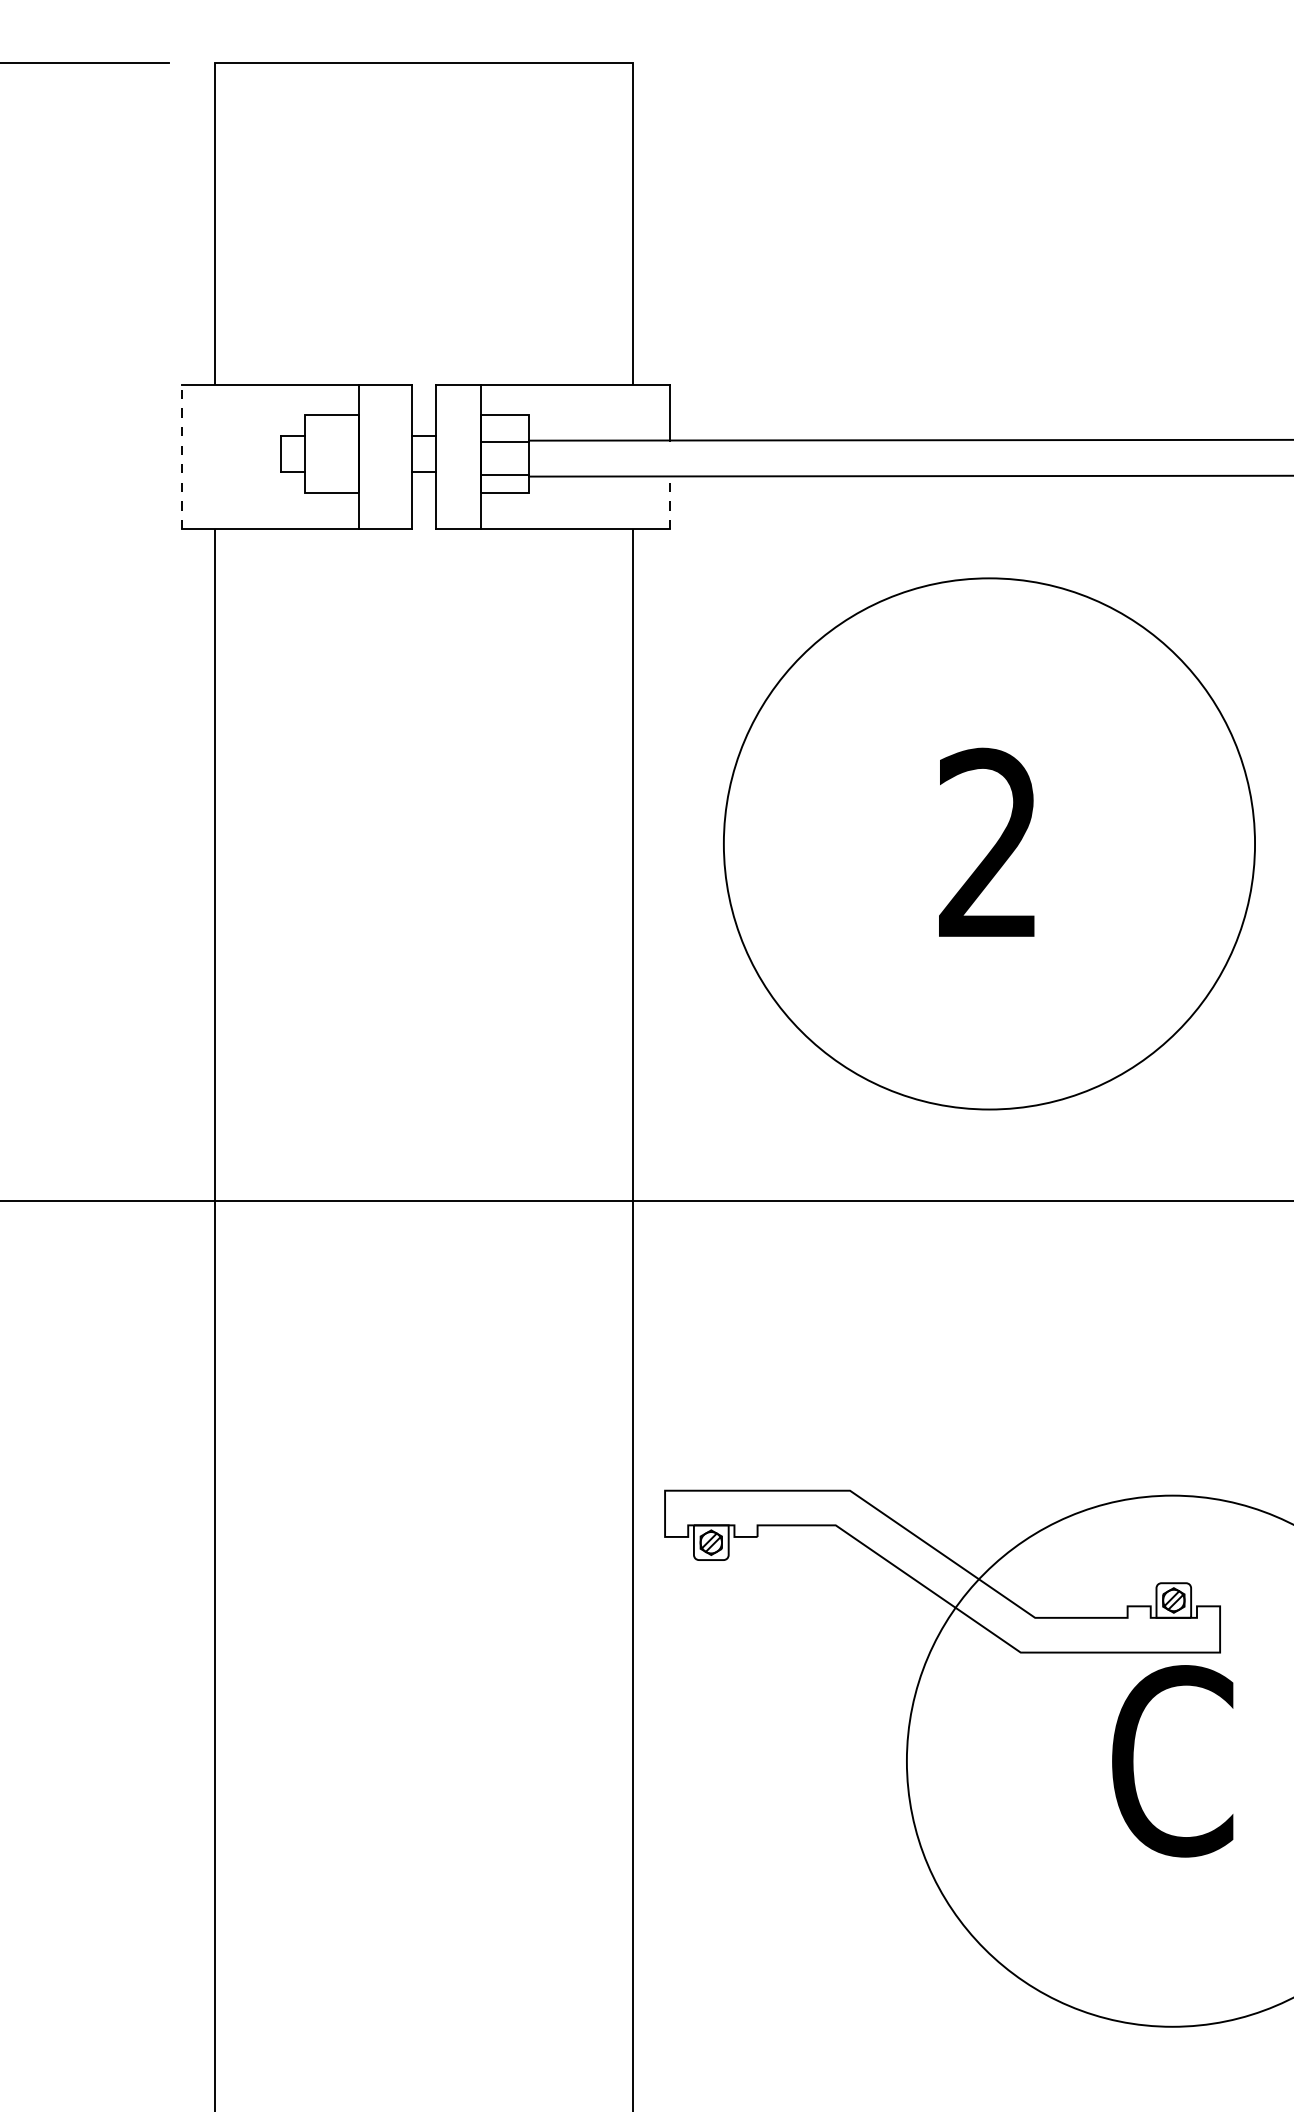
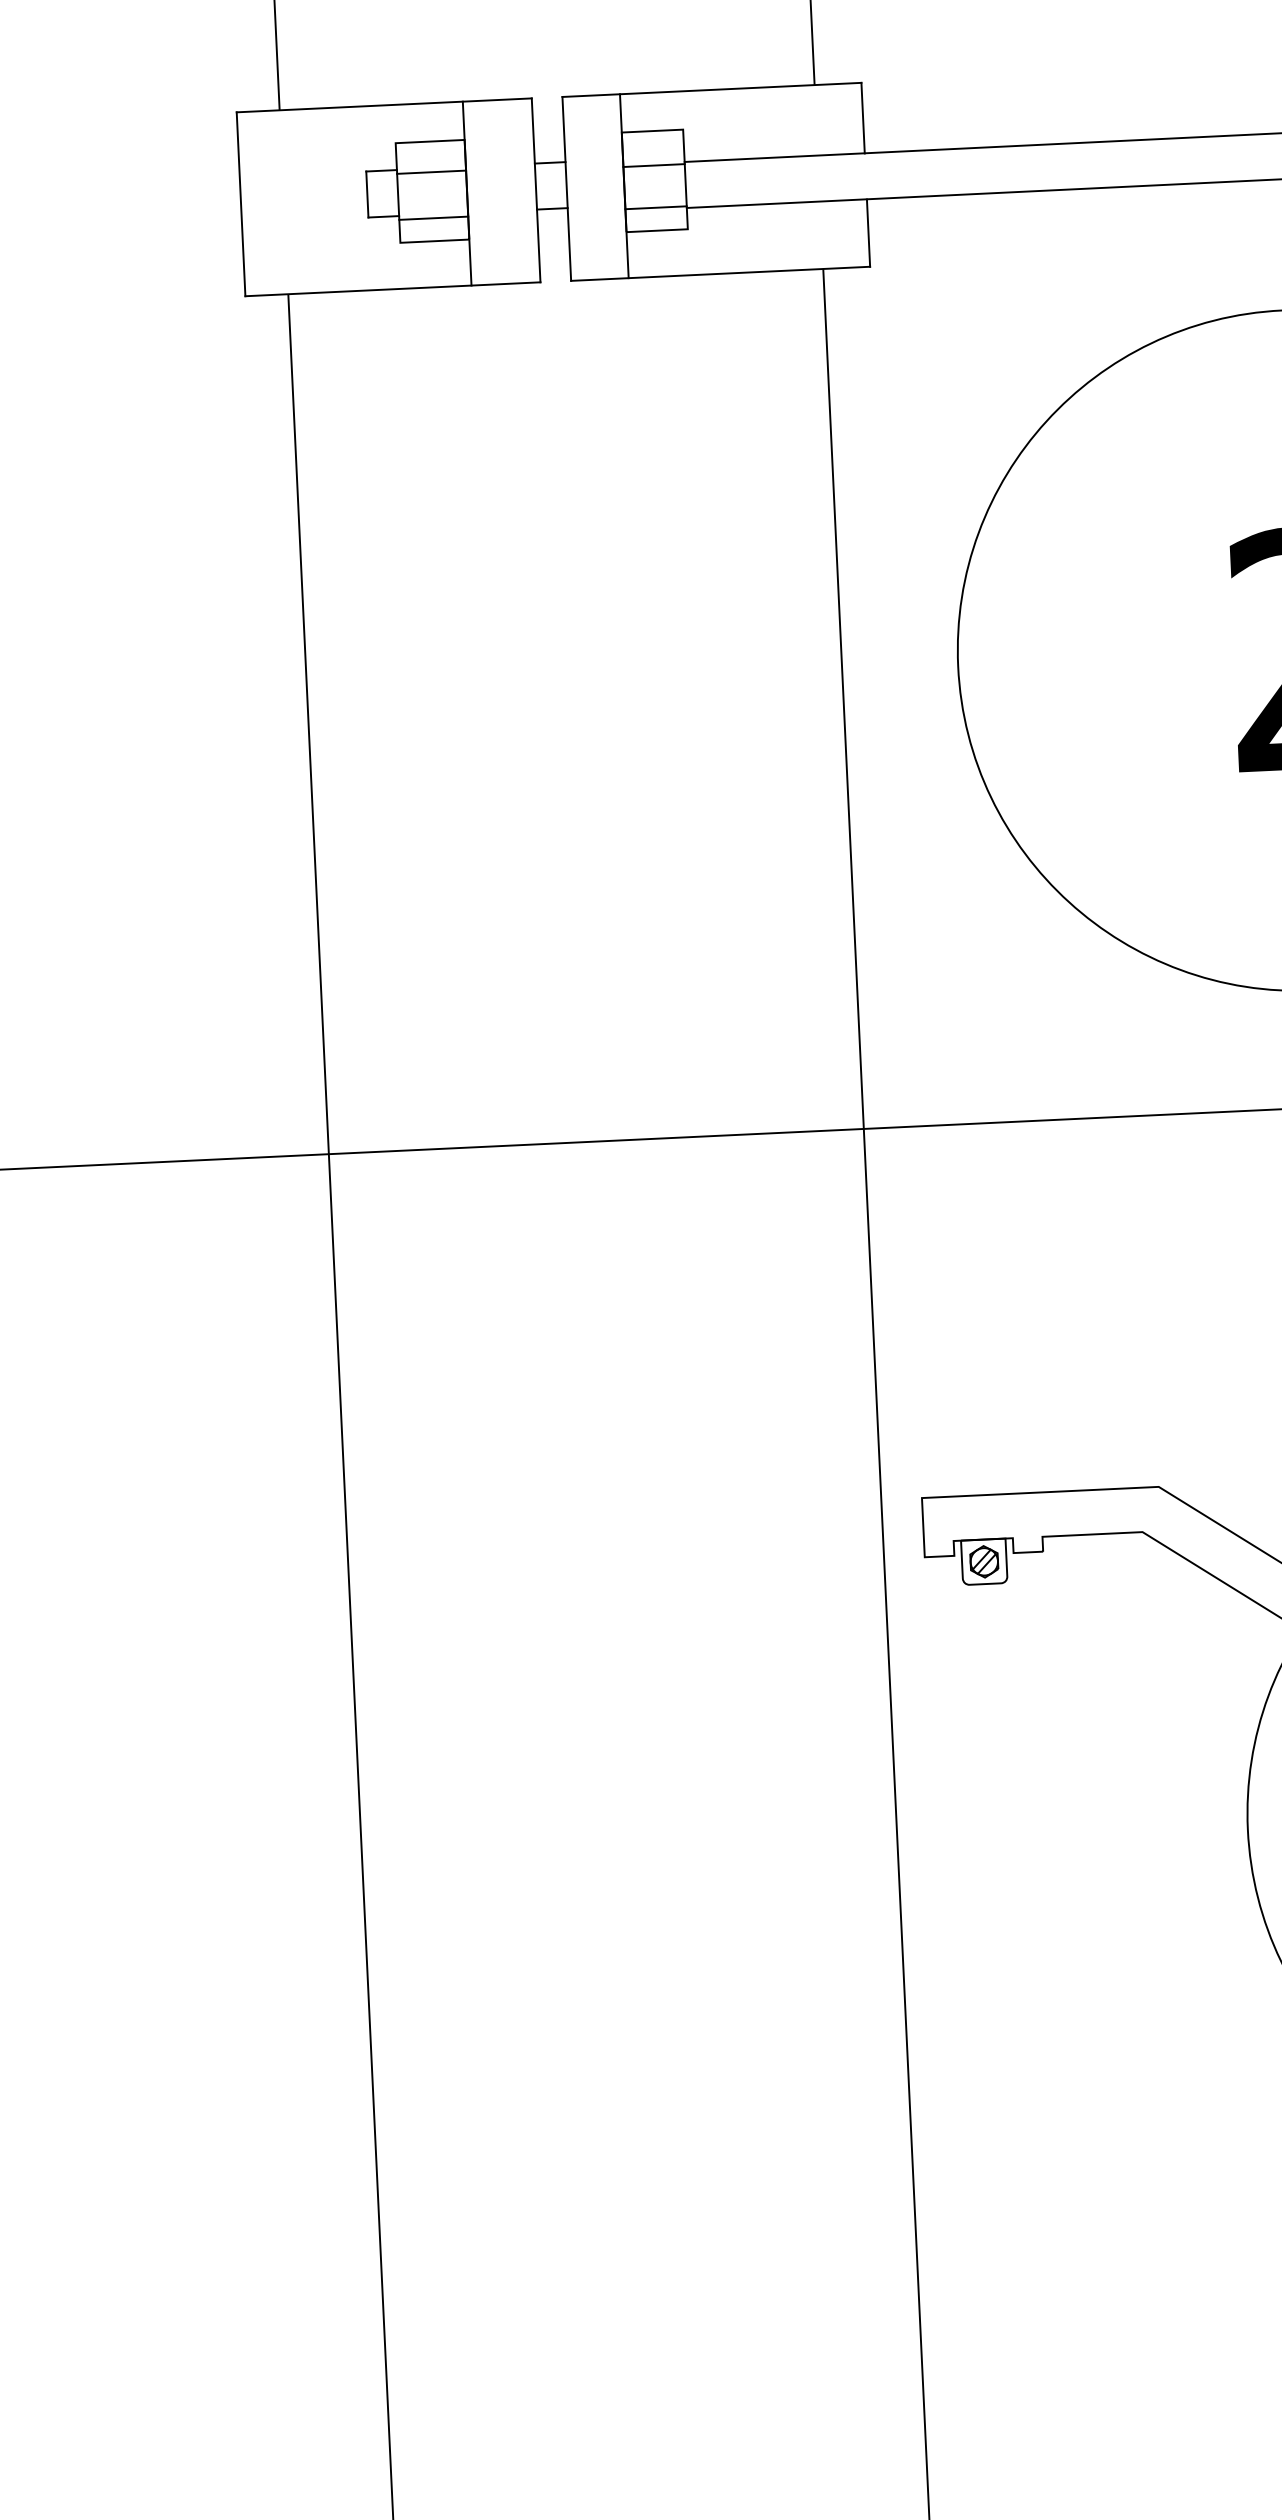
line: (331, 439) -> (431, 172), added
line: (181, 457) -> (240, 204), dashed -> solid
line: (331, 475) -> (433, 218), added
line: (669, 502) -> (867, 232), dashed -> solid

